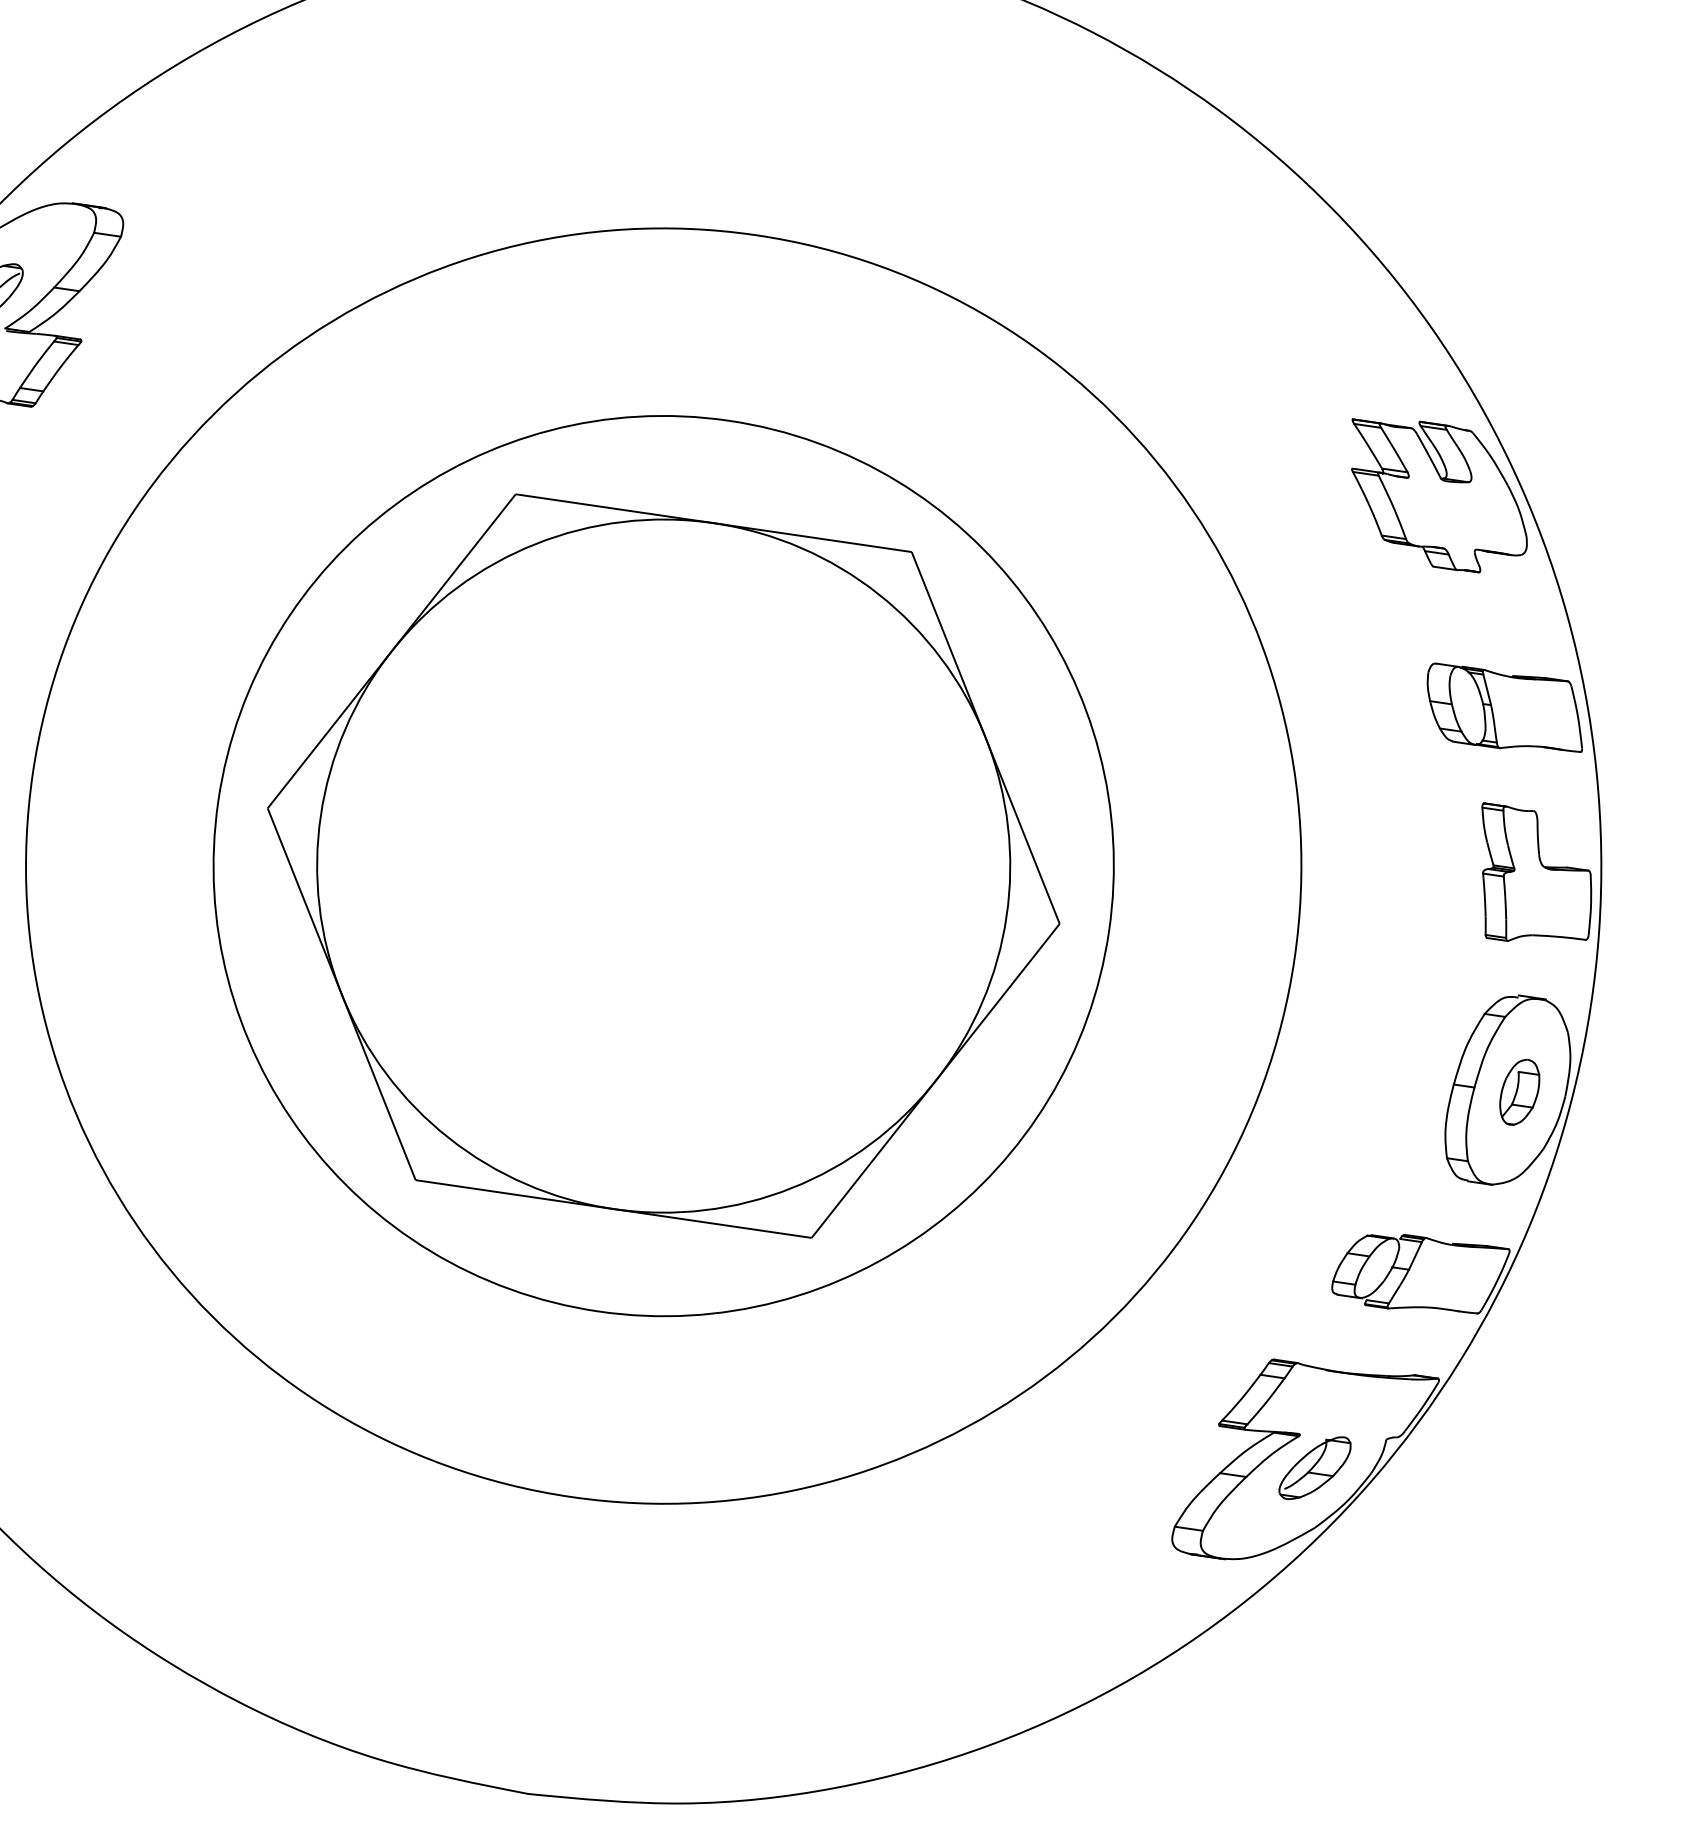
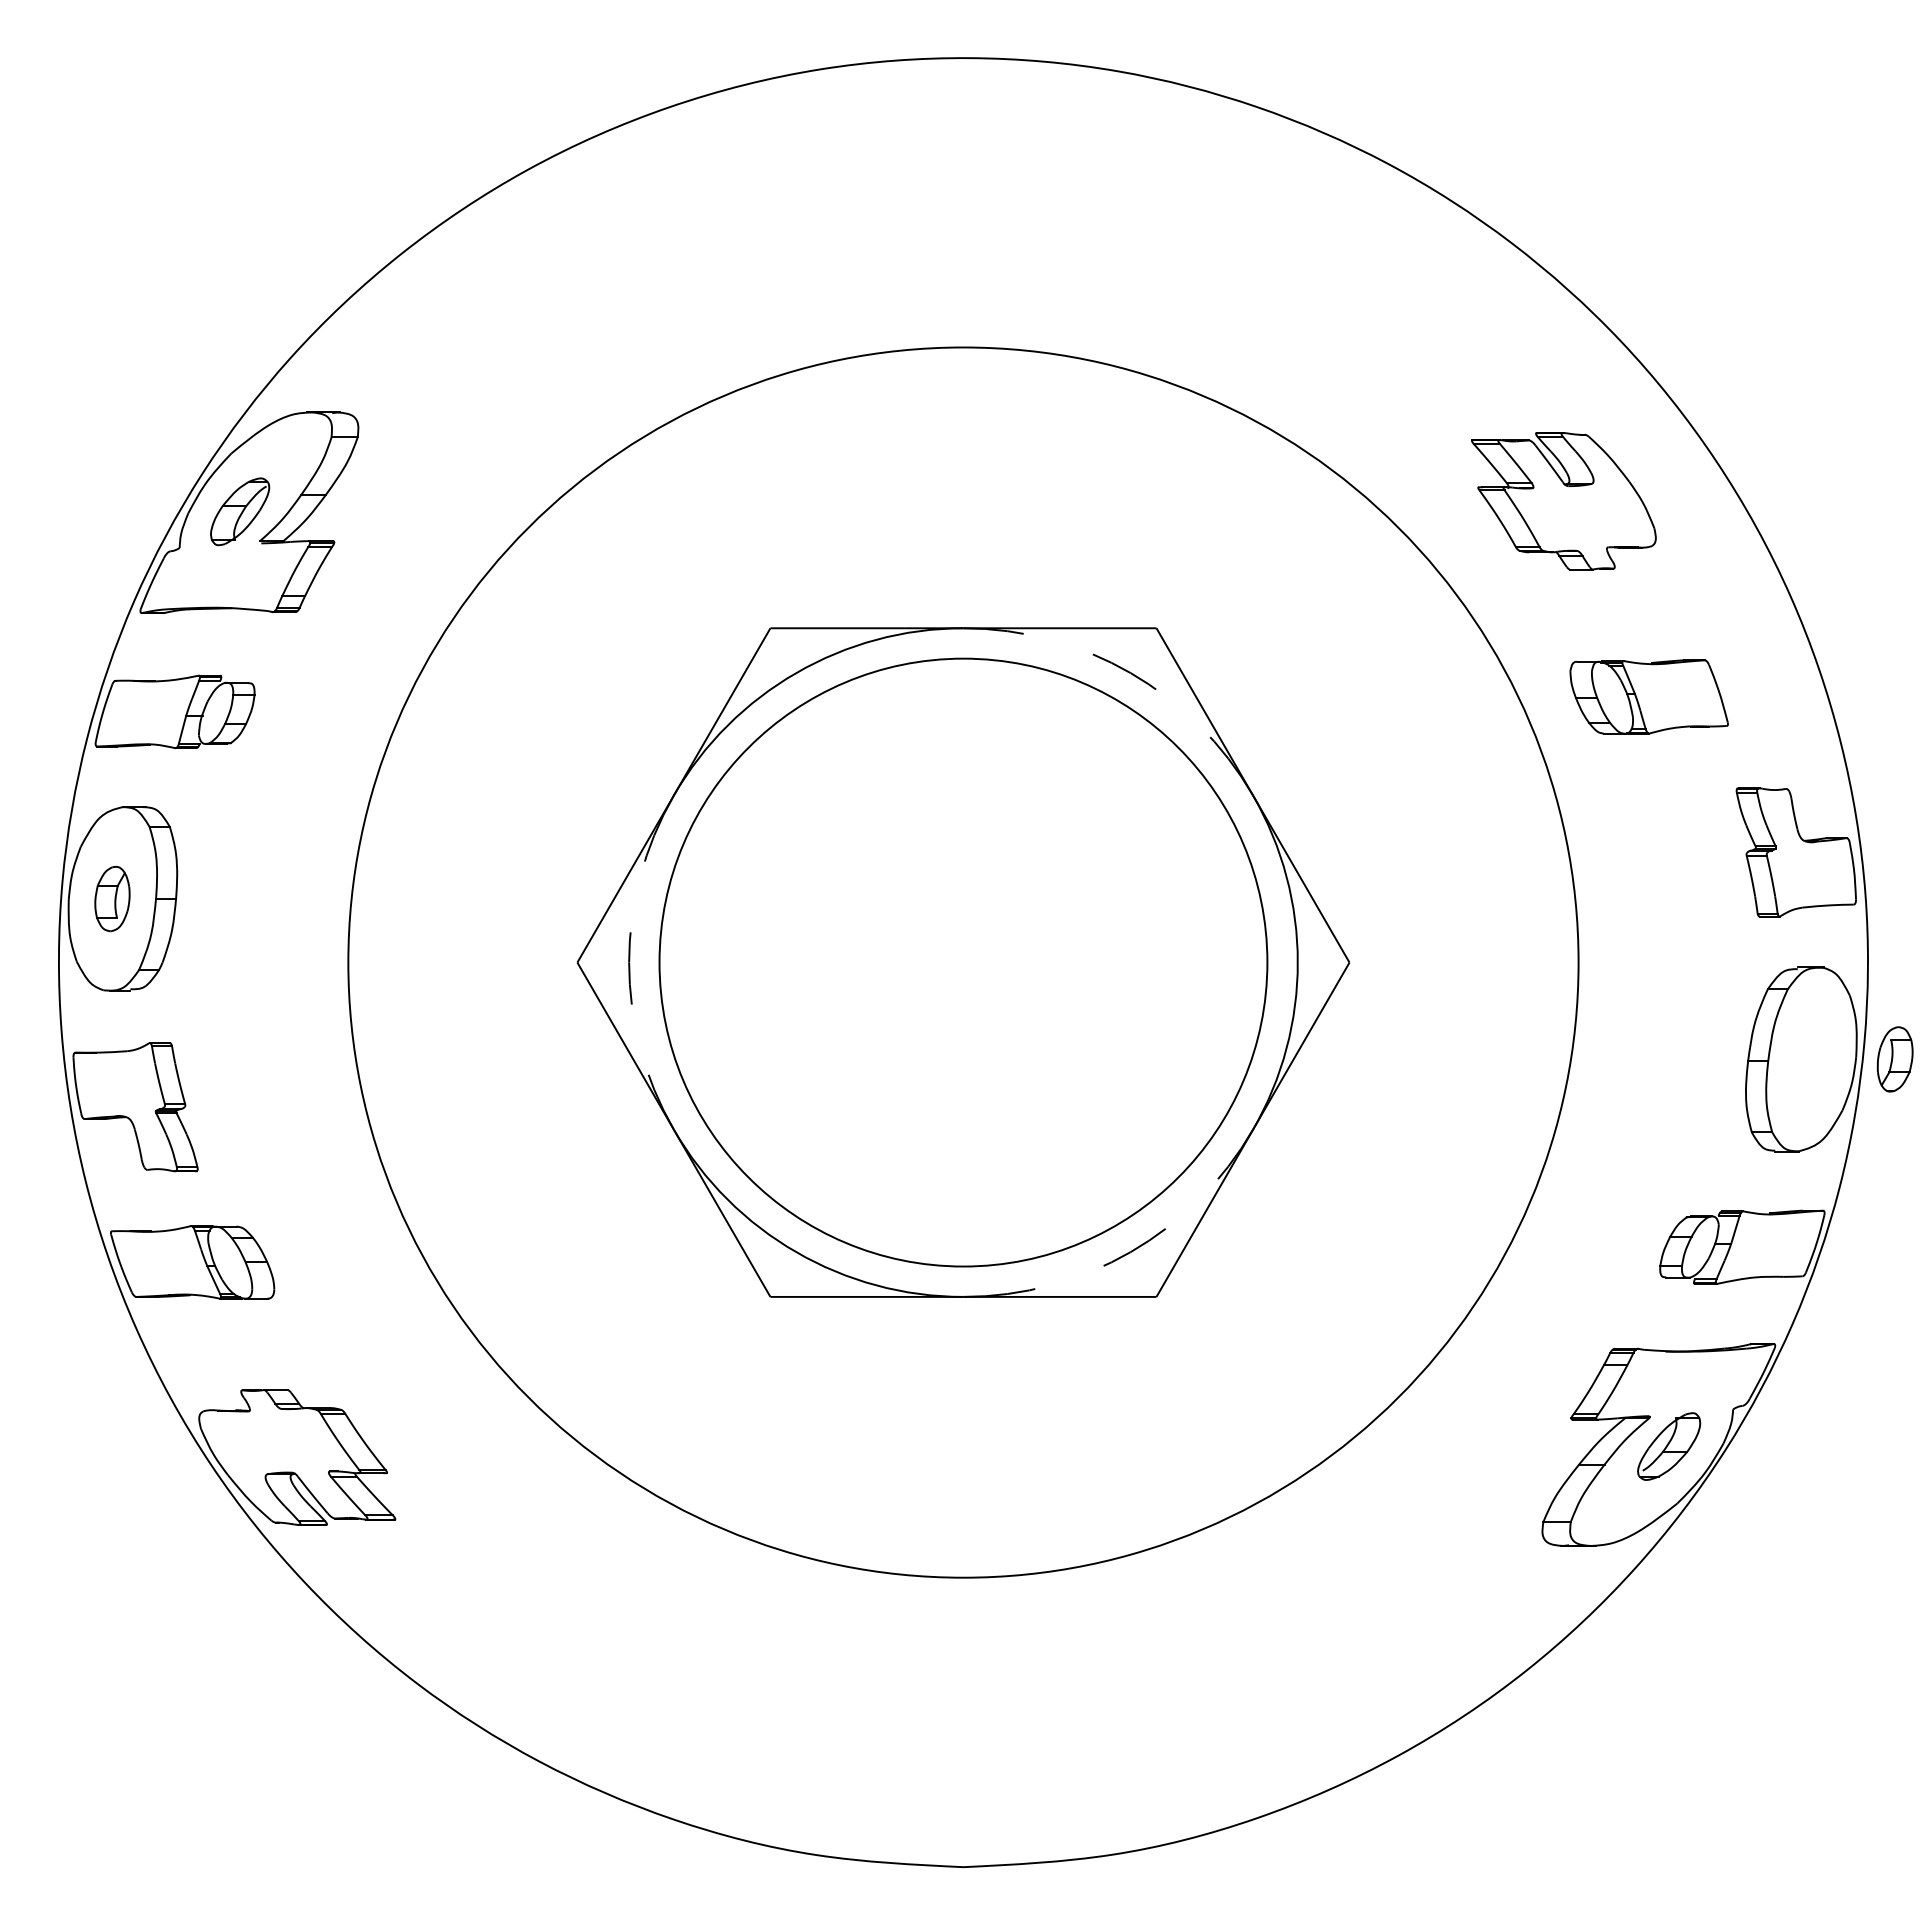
part: (1437, 495) -> (1563, 501), moved
arc: (878, 594) -> (1130, 673), solid -> dashed
part: (1504, 710) -> (1648, 696), moved
arc: (321, 816) -> (629, 962), solid -> dashed
circle: (663, 866) -> (963, 962), size x0.7
part: (1519, 1092) -> (1894, 1059), moved
arc: (791, 1188) -> (1130, 1252), solid -> dashed

